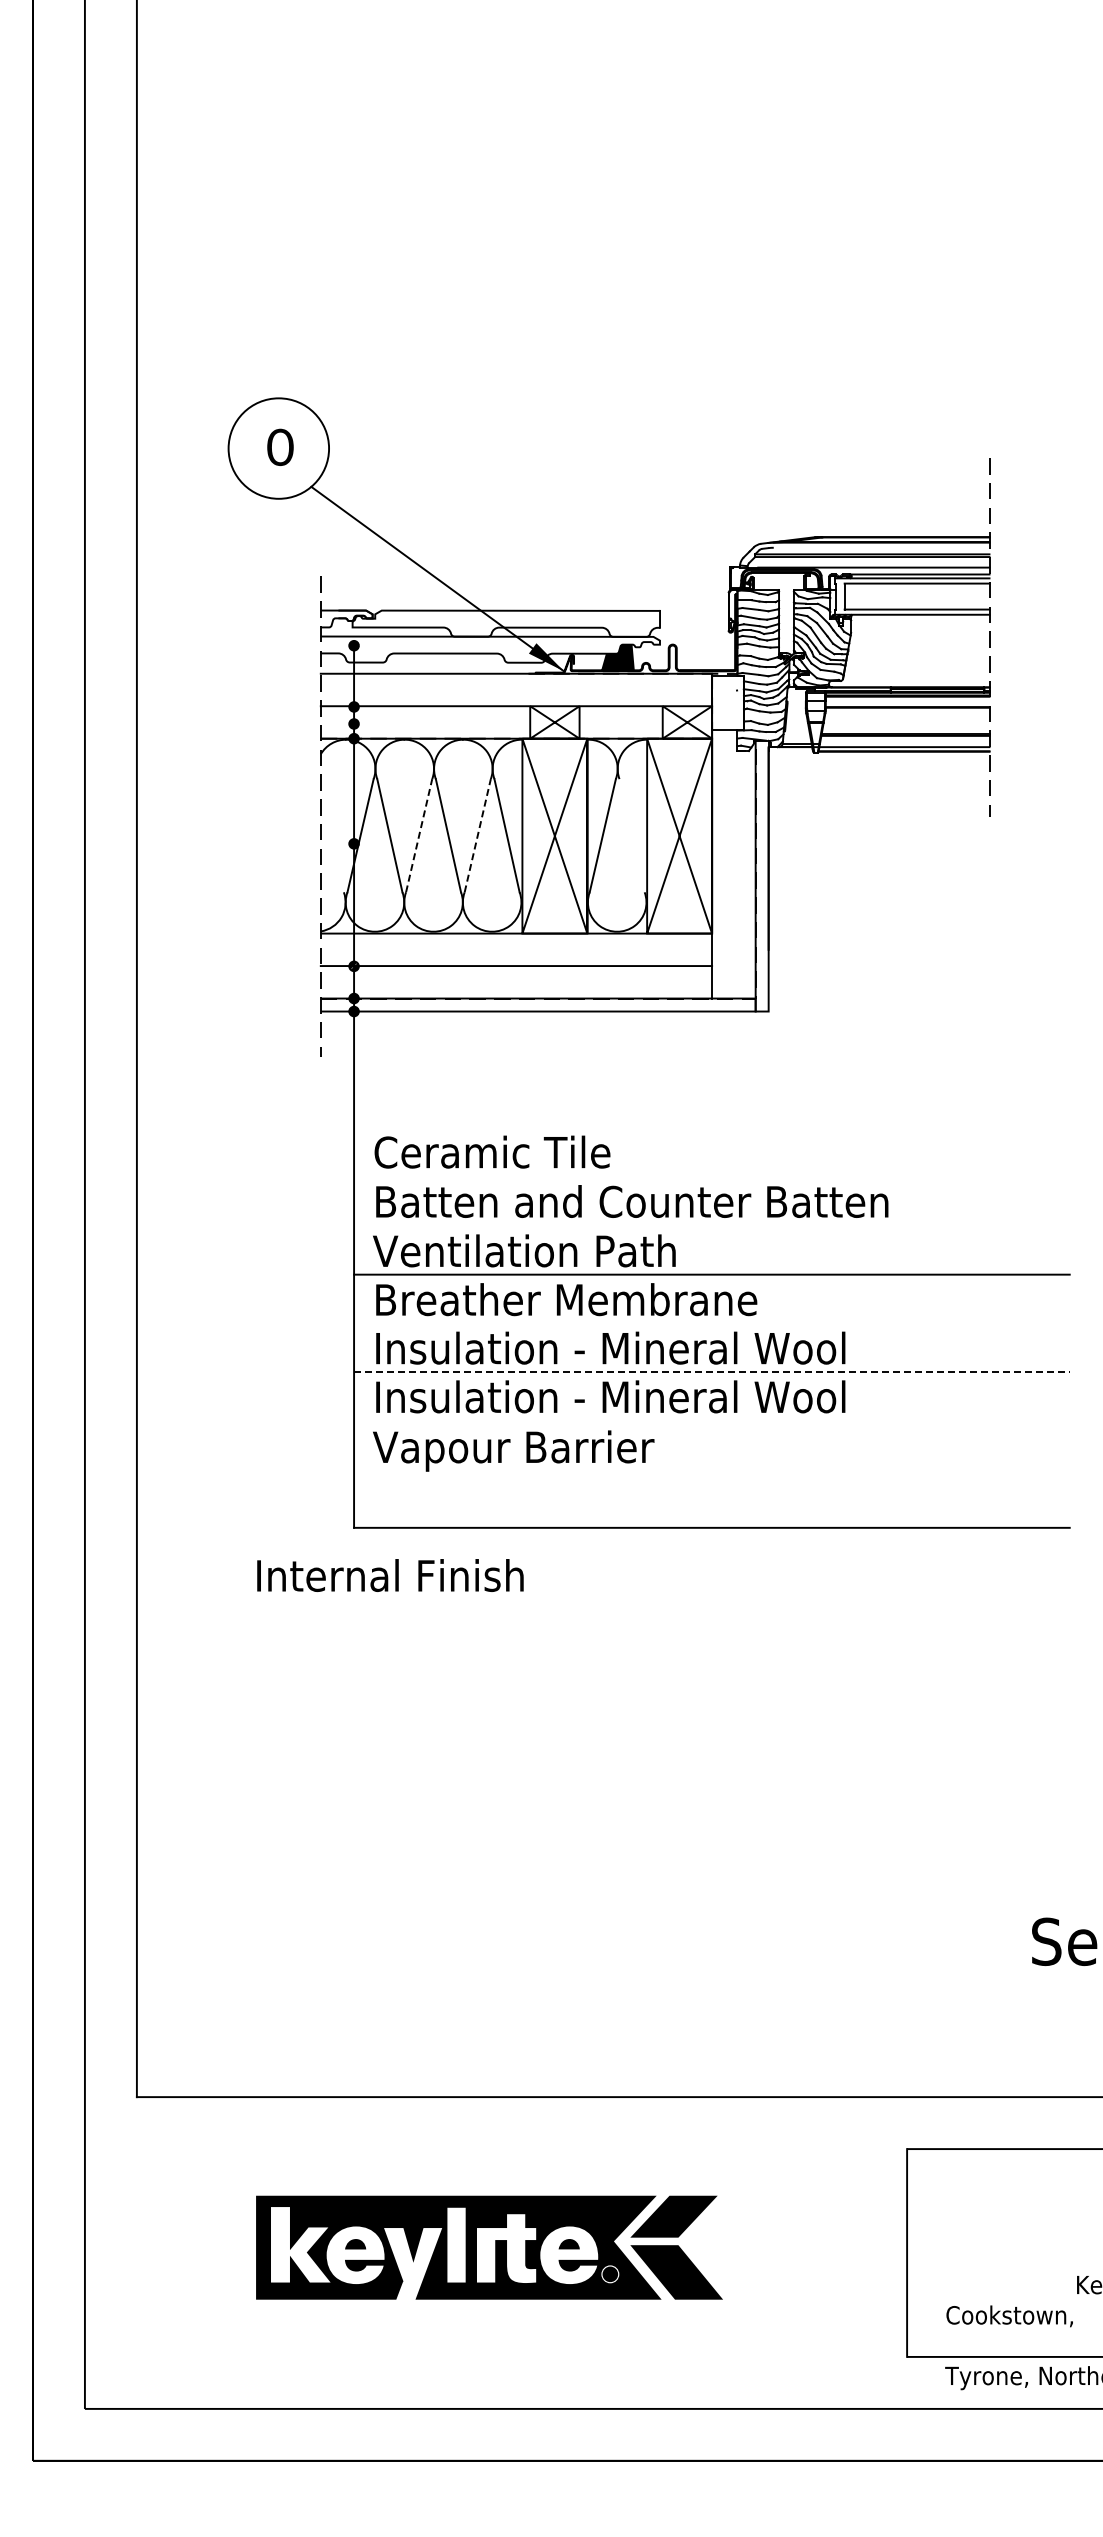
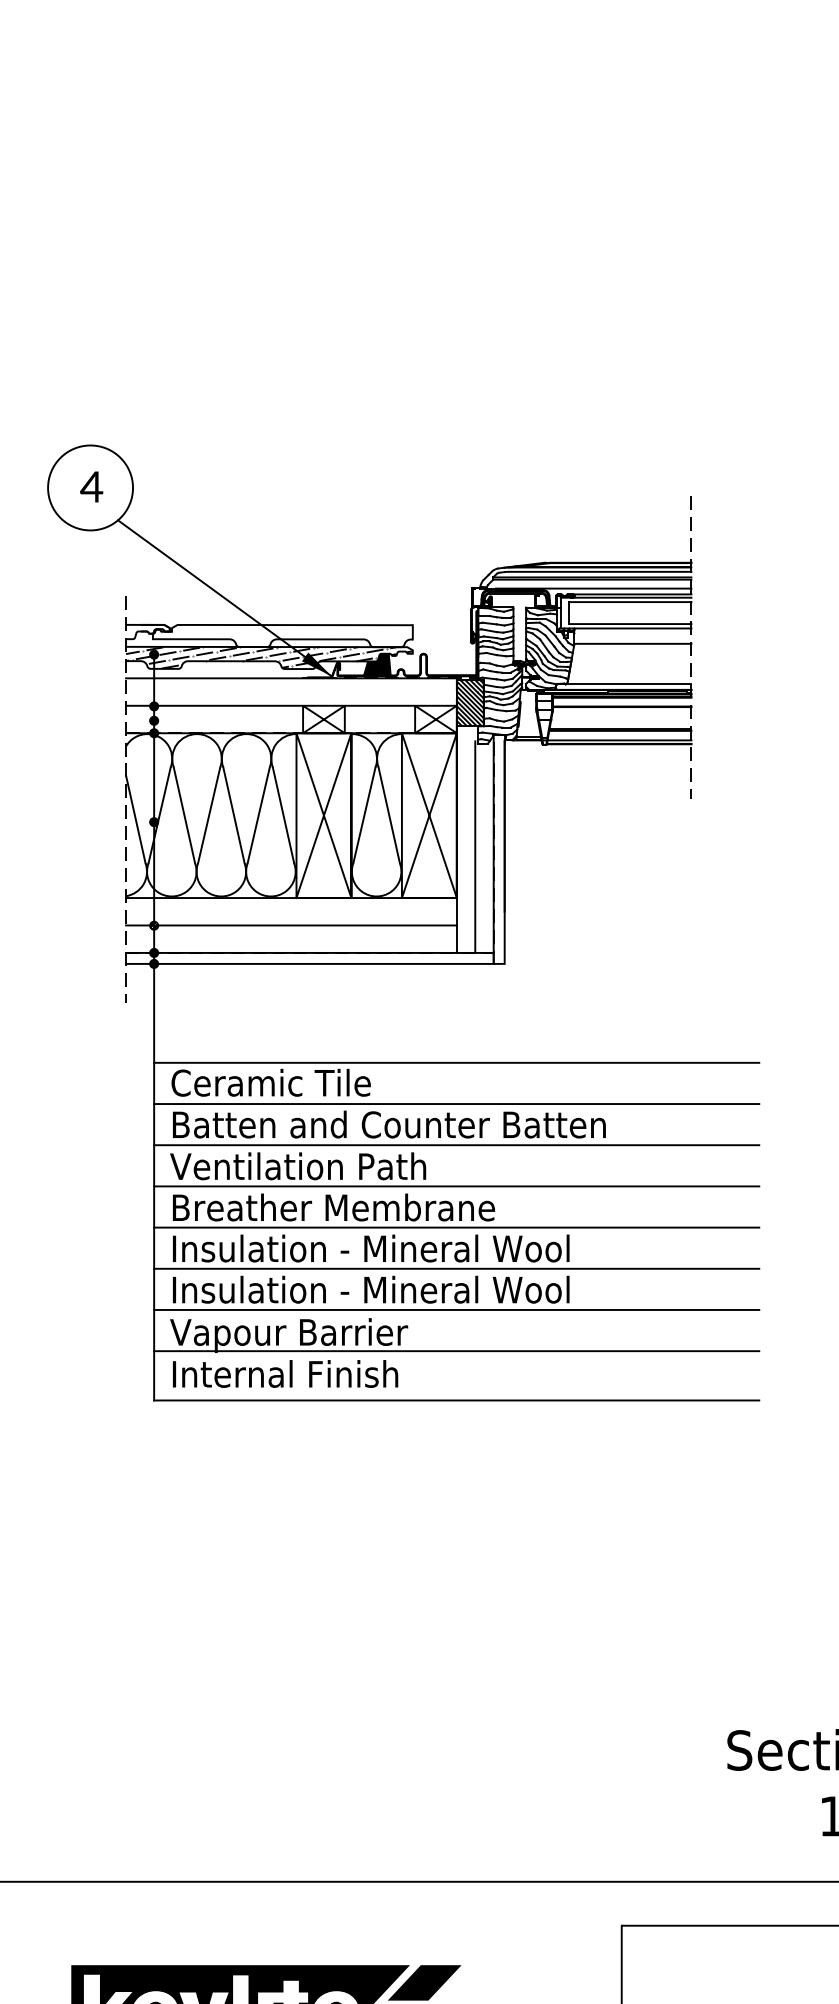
text: (279, 447) -> (91, 487), 0 -> 4
line: (881, 547) -> (600, 571), added
line: (920, 632) -> (633, 643), added
hatch: (489, 649) -> (268, 657), added
line: (914, 680) -> (628, 684), added
hatch: (727, 702) -> (469, 702), added
line: (419, 835) -> (209, 815), dashed -> solid
line: (477, 835) -> (258, 815), dashed -> solid
line: (631, 835) -> (388, 815), added
line: (331, 840) -> (135, 819), added
line: (733, 873) -> (474, 847), added
line: (711, 1128) -> (456, 1062), added
line: (711, 1177) -> (456, 1104), added
line: (711, 1225) -> (456, 1144), added
line: (711, 1323) -> (456, 1227), added
line: (711, 1372) -> (456, 1269), dashed -> solid
line: (711, 1420) -> (456, 1309), added
line: (711, 1469) -> (456, 1351), added
text: (390, 1575) -> (285, 1373), moved

